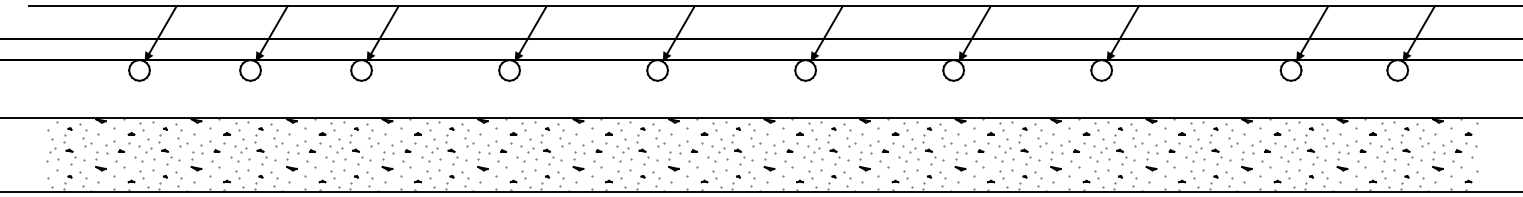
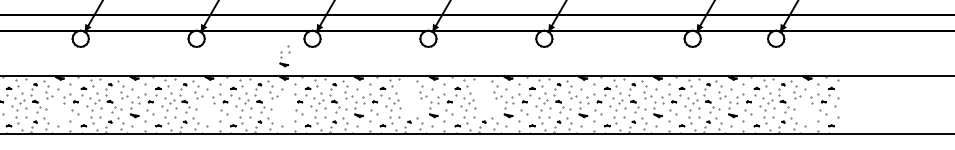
part: (933, 146) -> (412, 98), removed
part: (1029, 146) -> (487, 98), removed
part: (769, 157) -> (284, 56), moved
part: (482, 161) -> (59, 110), removed
part: (673, 161) -> (209, 110), removed
part: (1437, 161) -> (807, 110), removed

